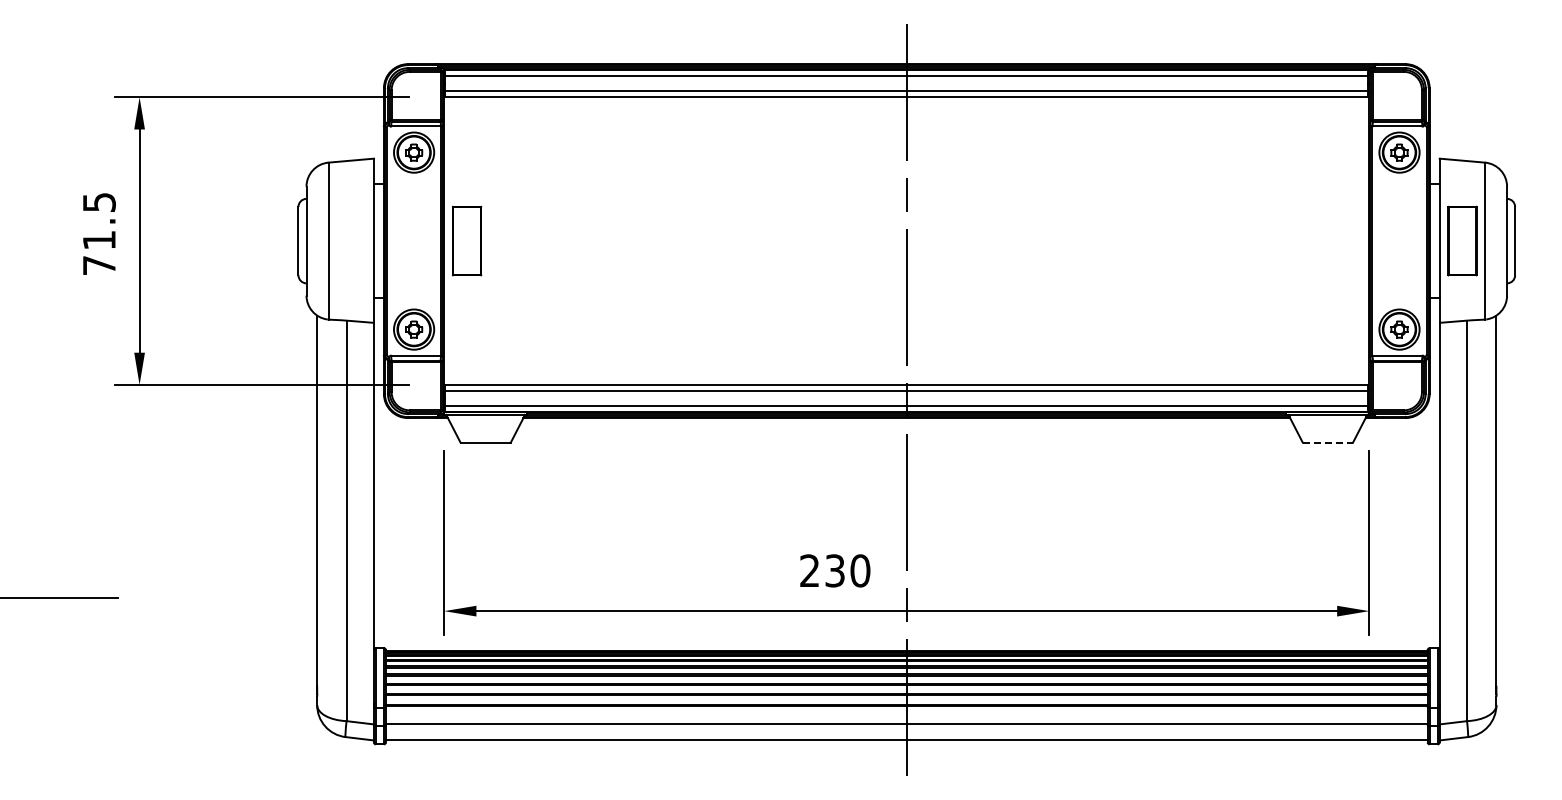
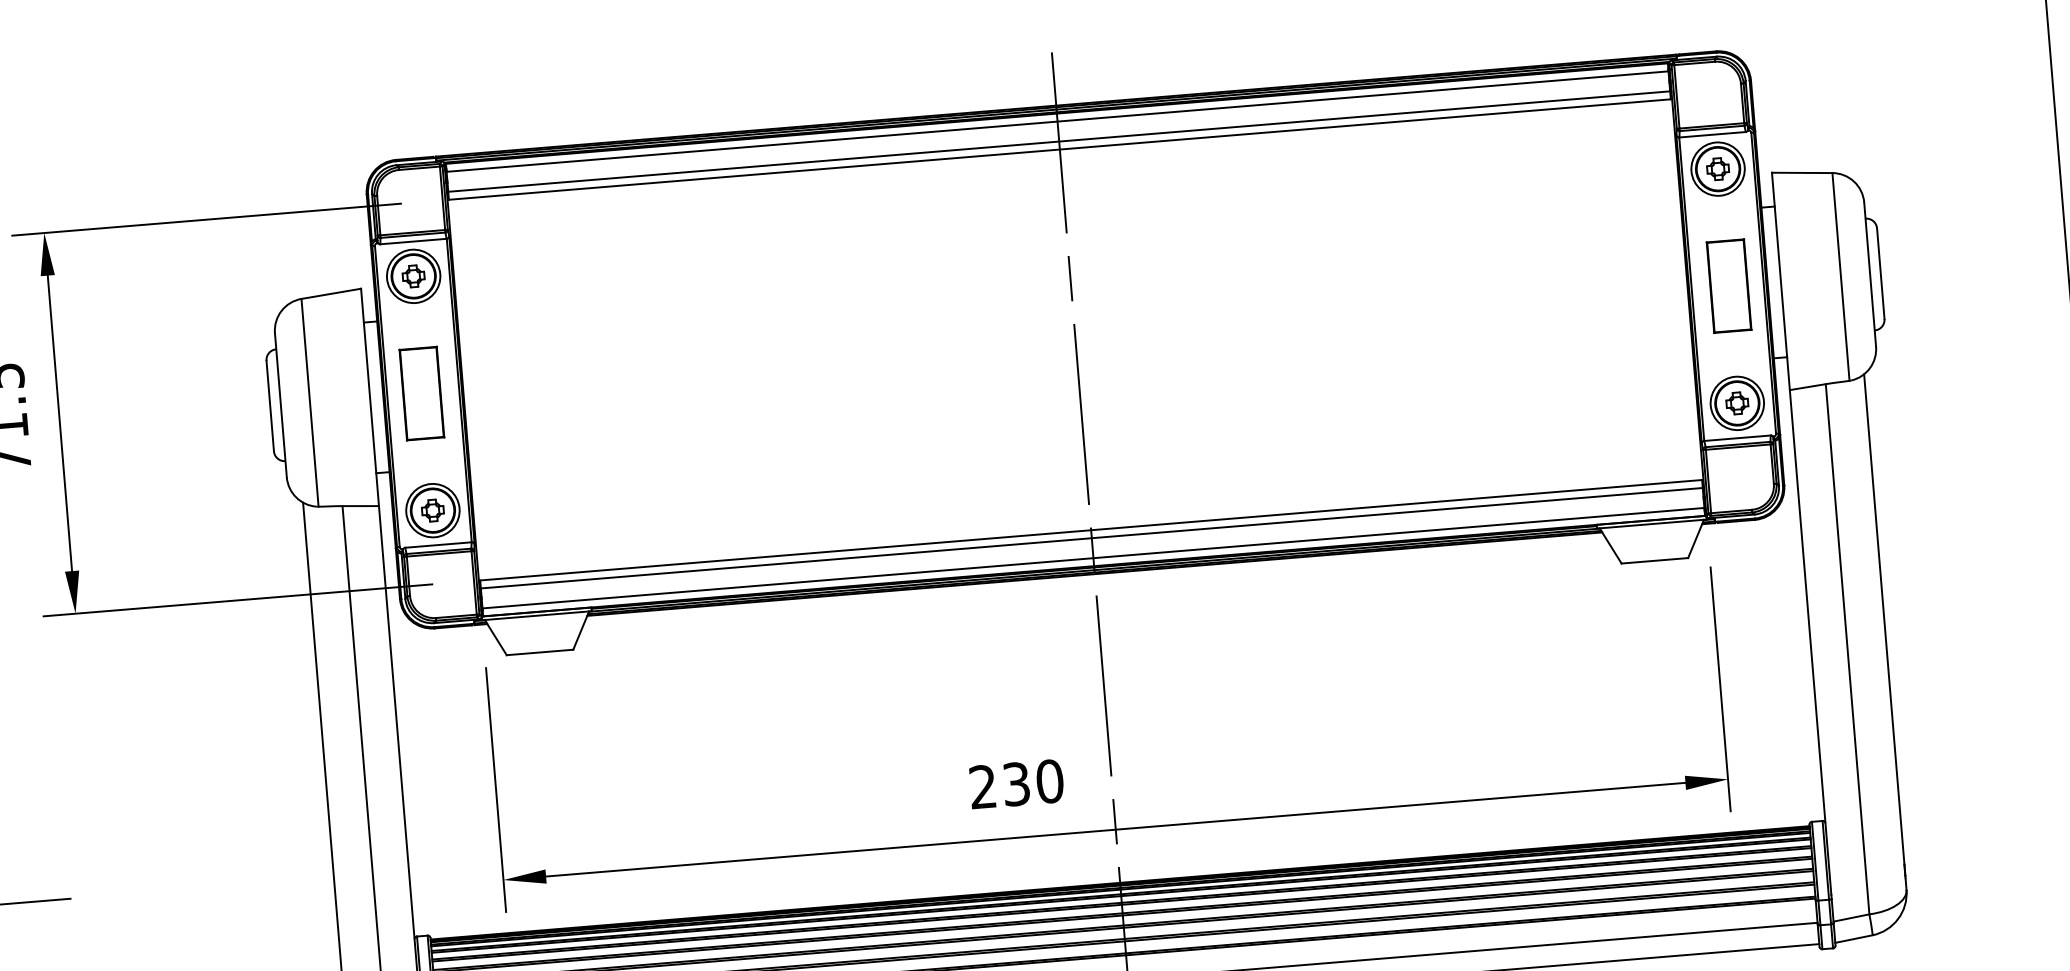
part: (466, 240) -> (421, 392), moved
part: (1462, 240) -> (1728, 285), moved
line: (1328, 442) -> (1655, 560), dashed -> solid

